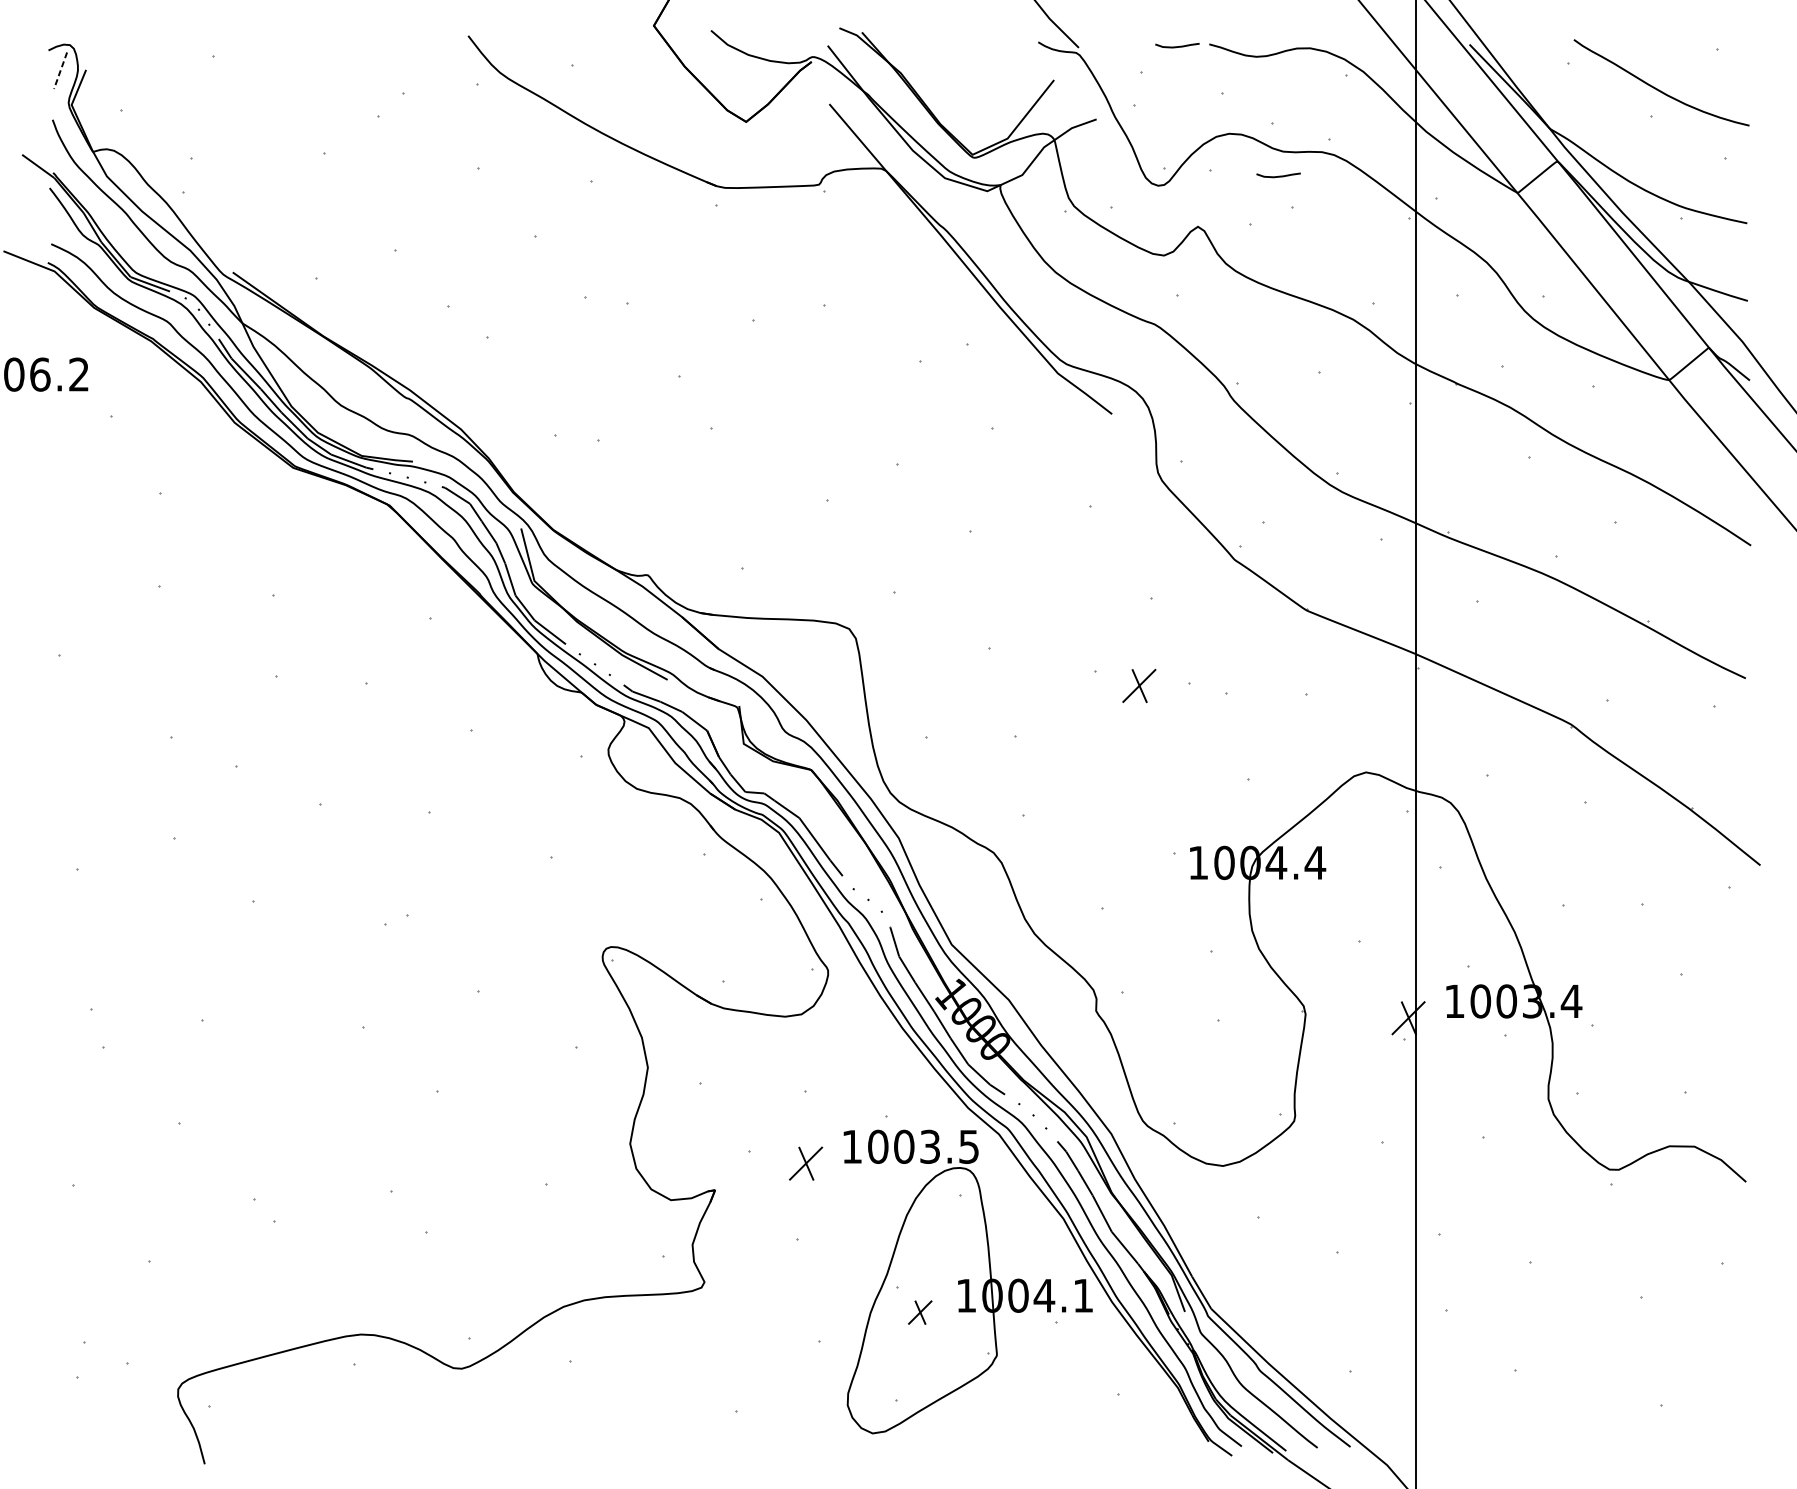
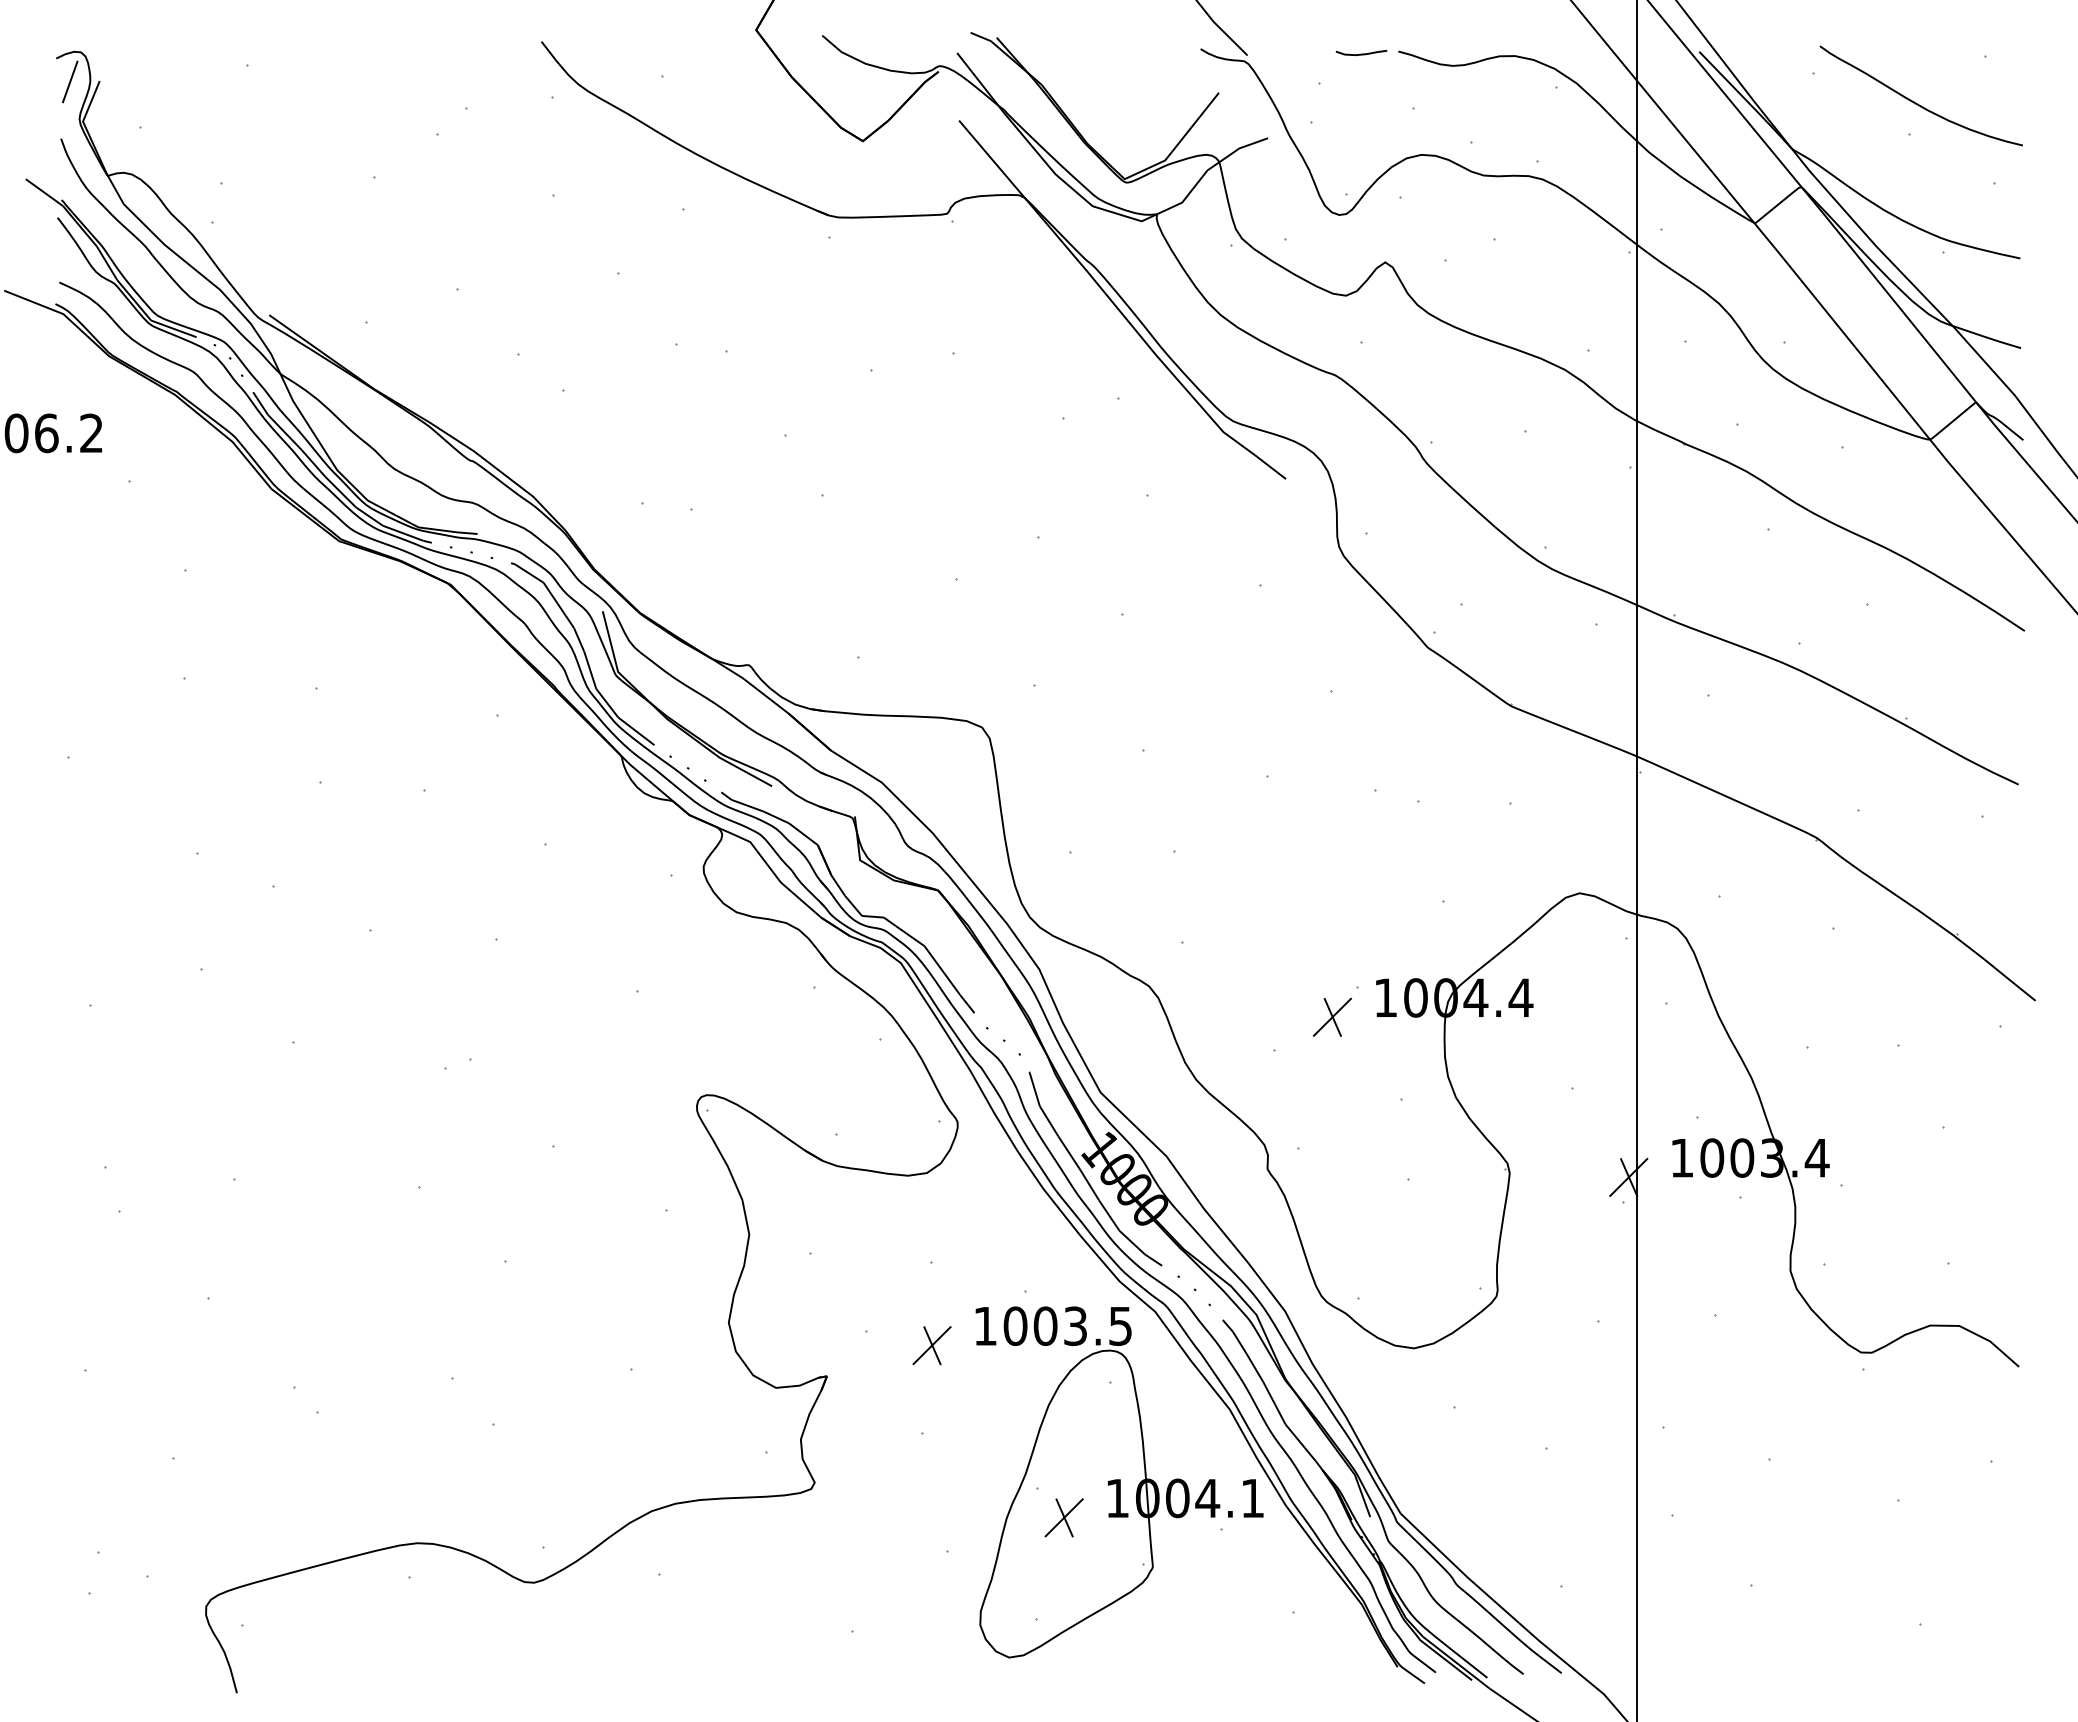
line: (60, 71) -> (70, 82), dashed -> solid
curve: (1278, 175) -> (1478, 203), removed
part: (1138, 685) -> (1331, 1016), moved
part: (919, 1312) -> (1063, 1517), size x1.43

